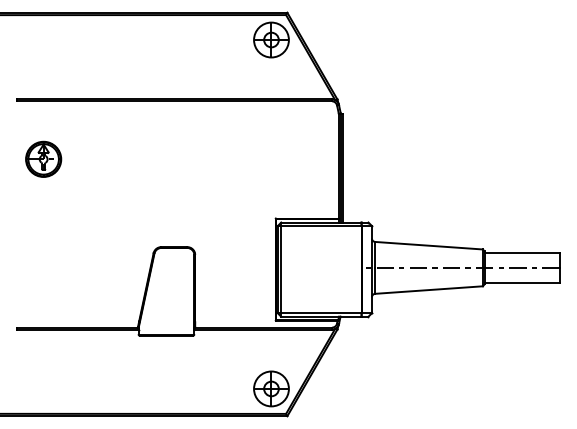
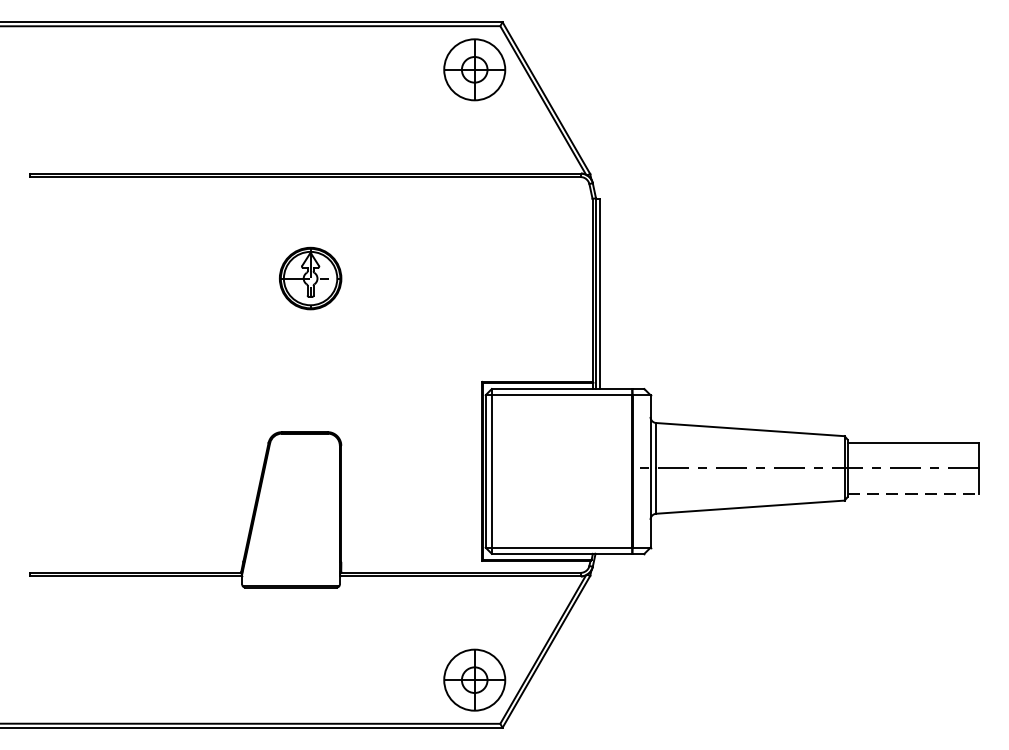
part: (43, 158) -> (310, 277), moved
line: (522, 282) -> (913, 493), solid -> dashed

